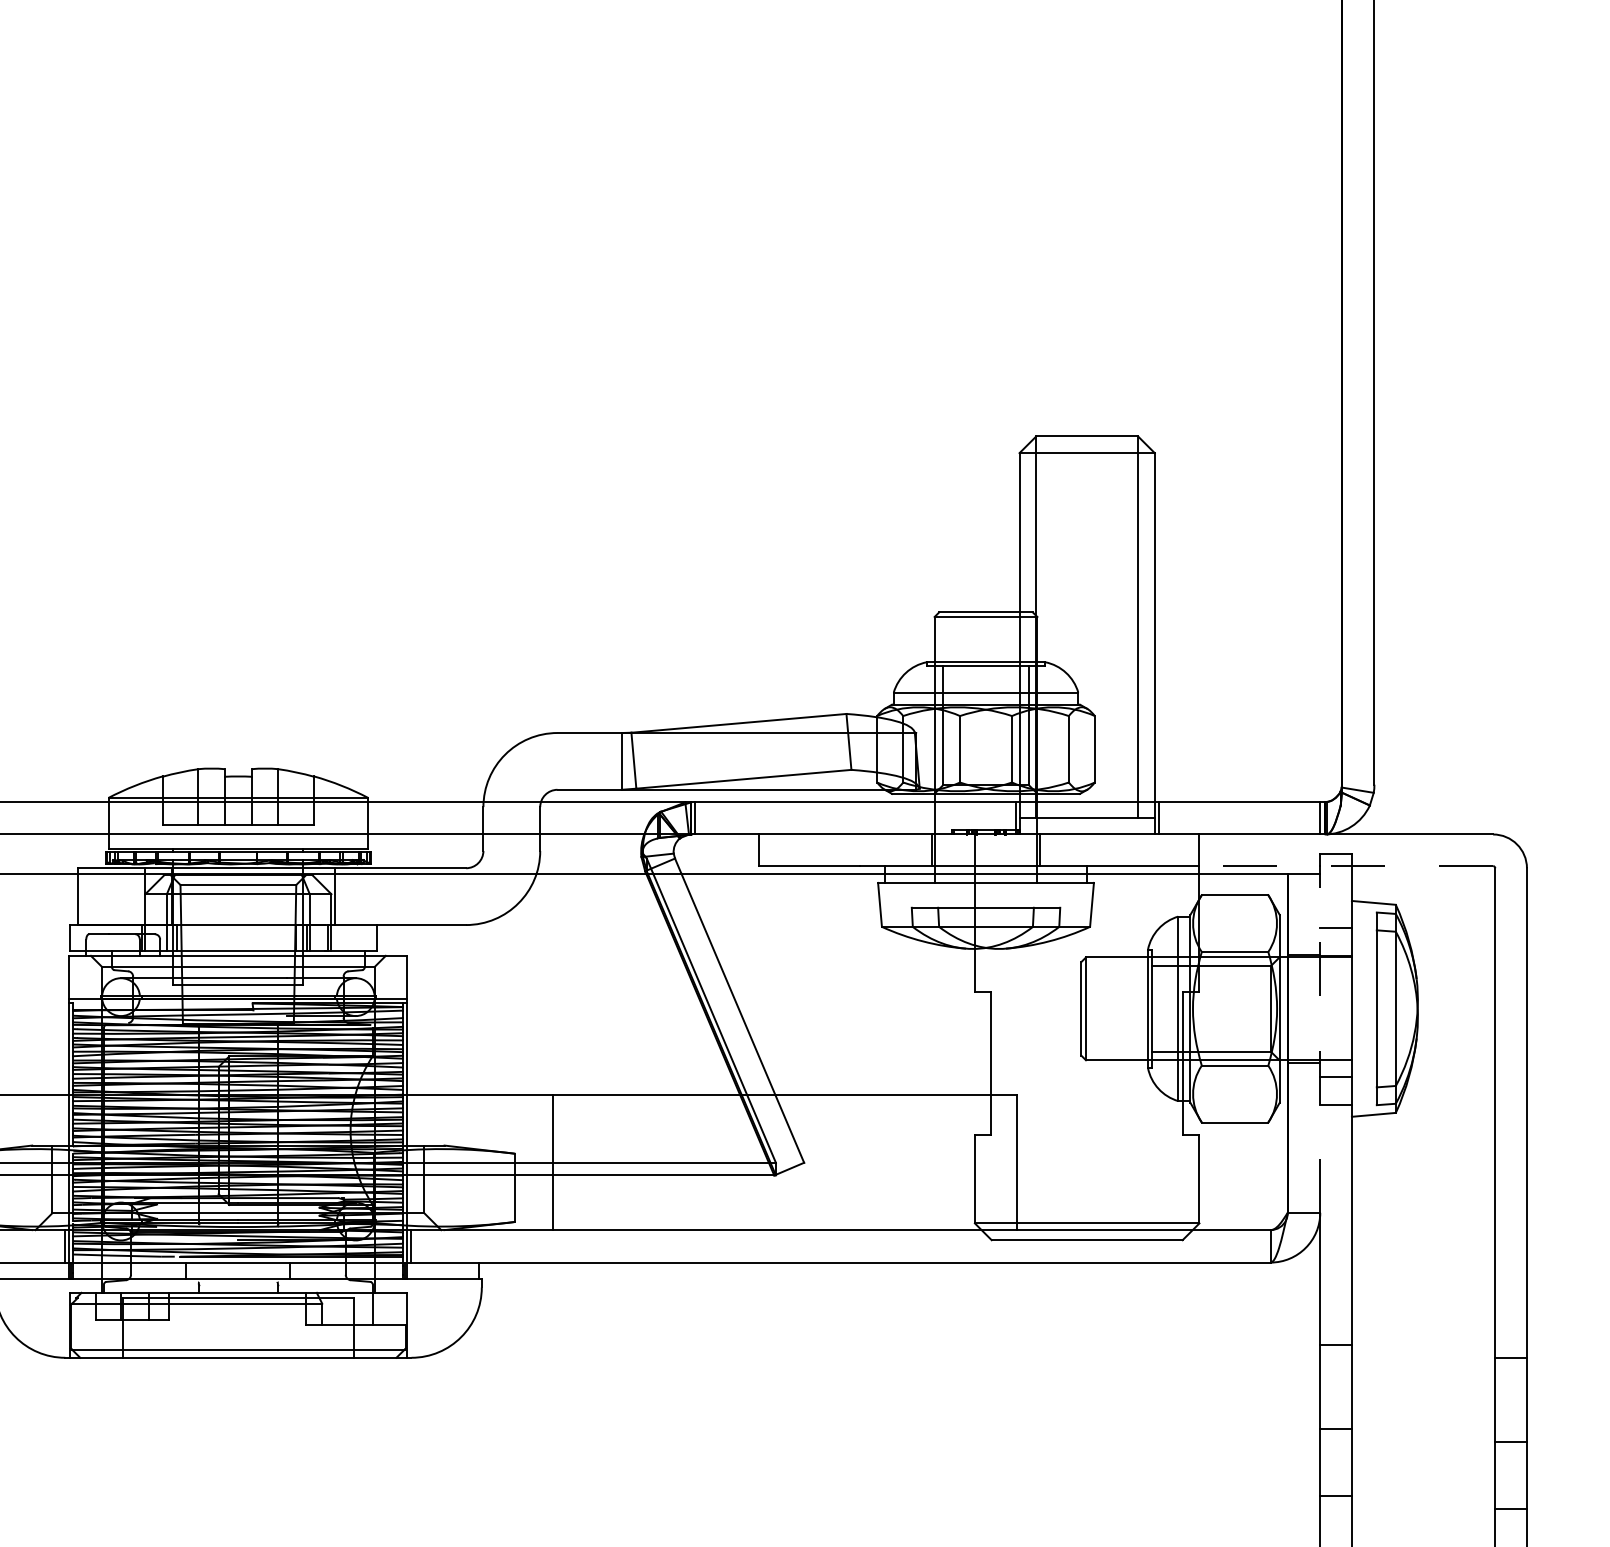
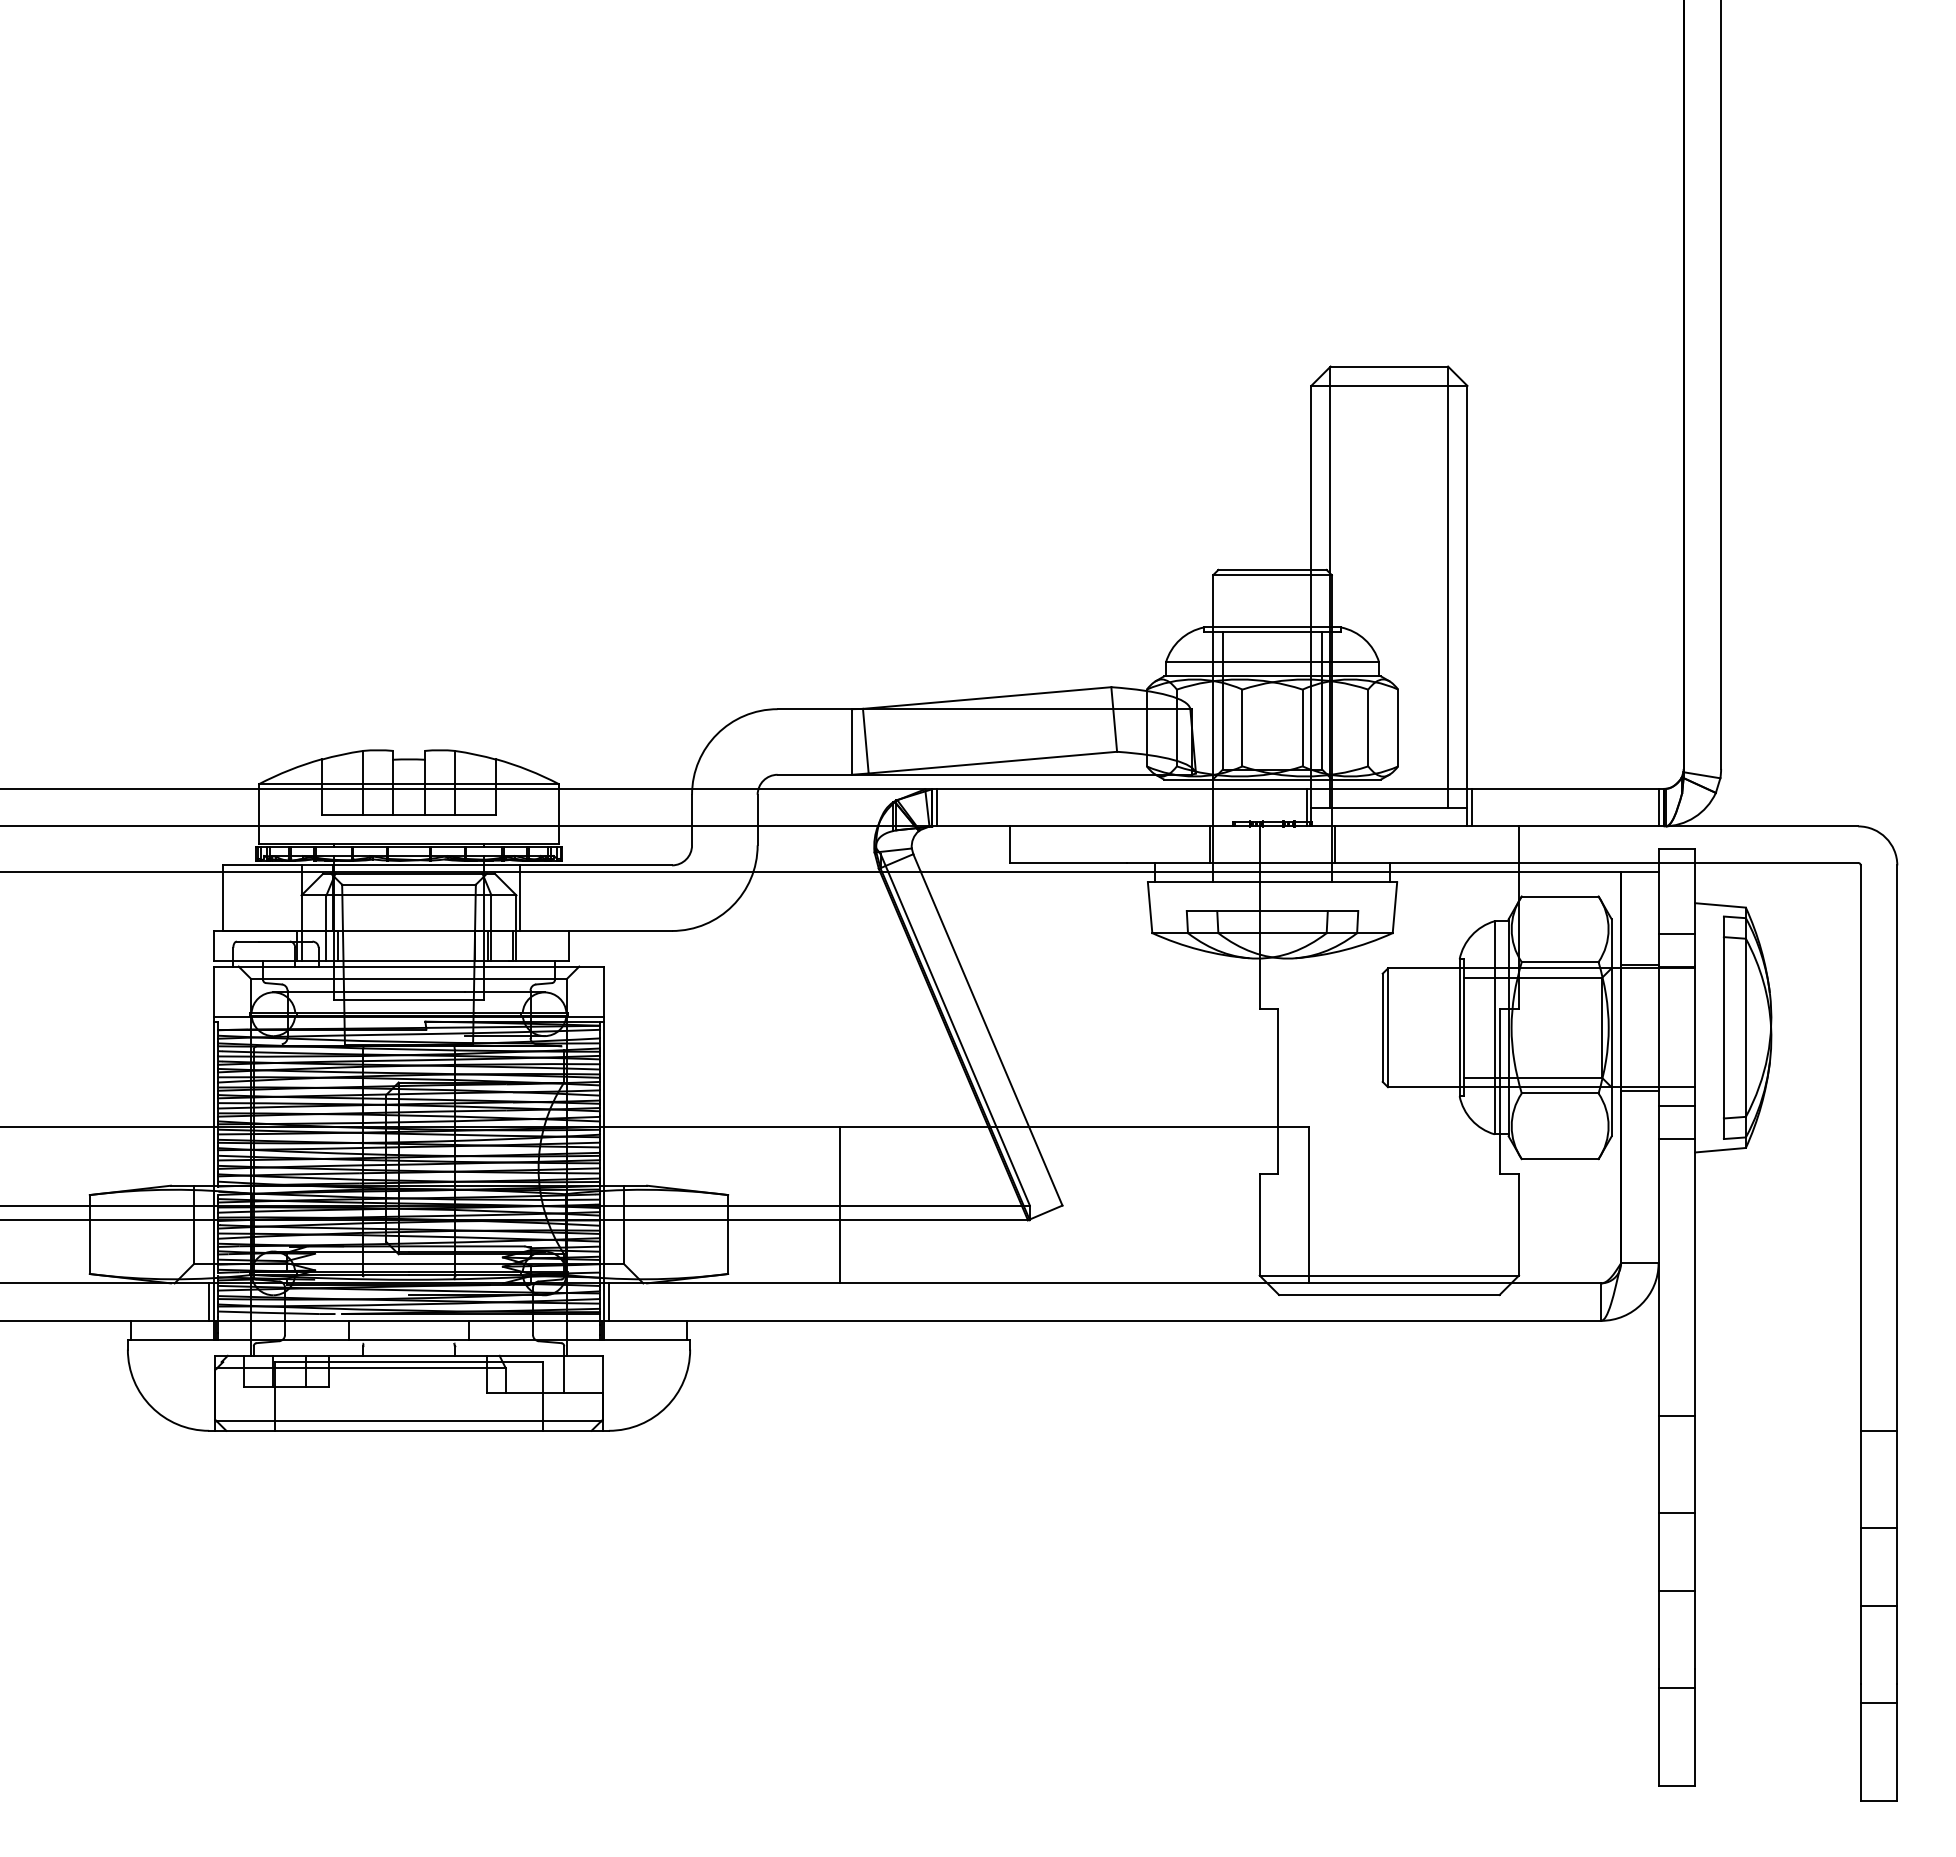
line: (1346, 865) -> (1688, 862), dashed -> solid
line: (1320, 1043) -> (1658, 1067), dashed -> solid
line: (553, 1162) -> (840, 1205), moved

